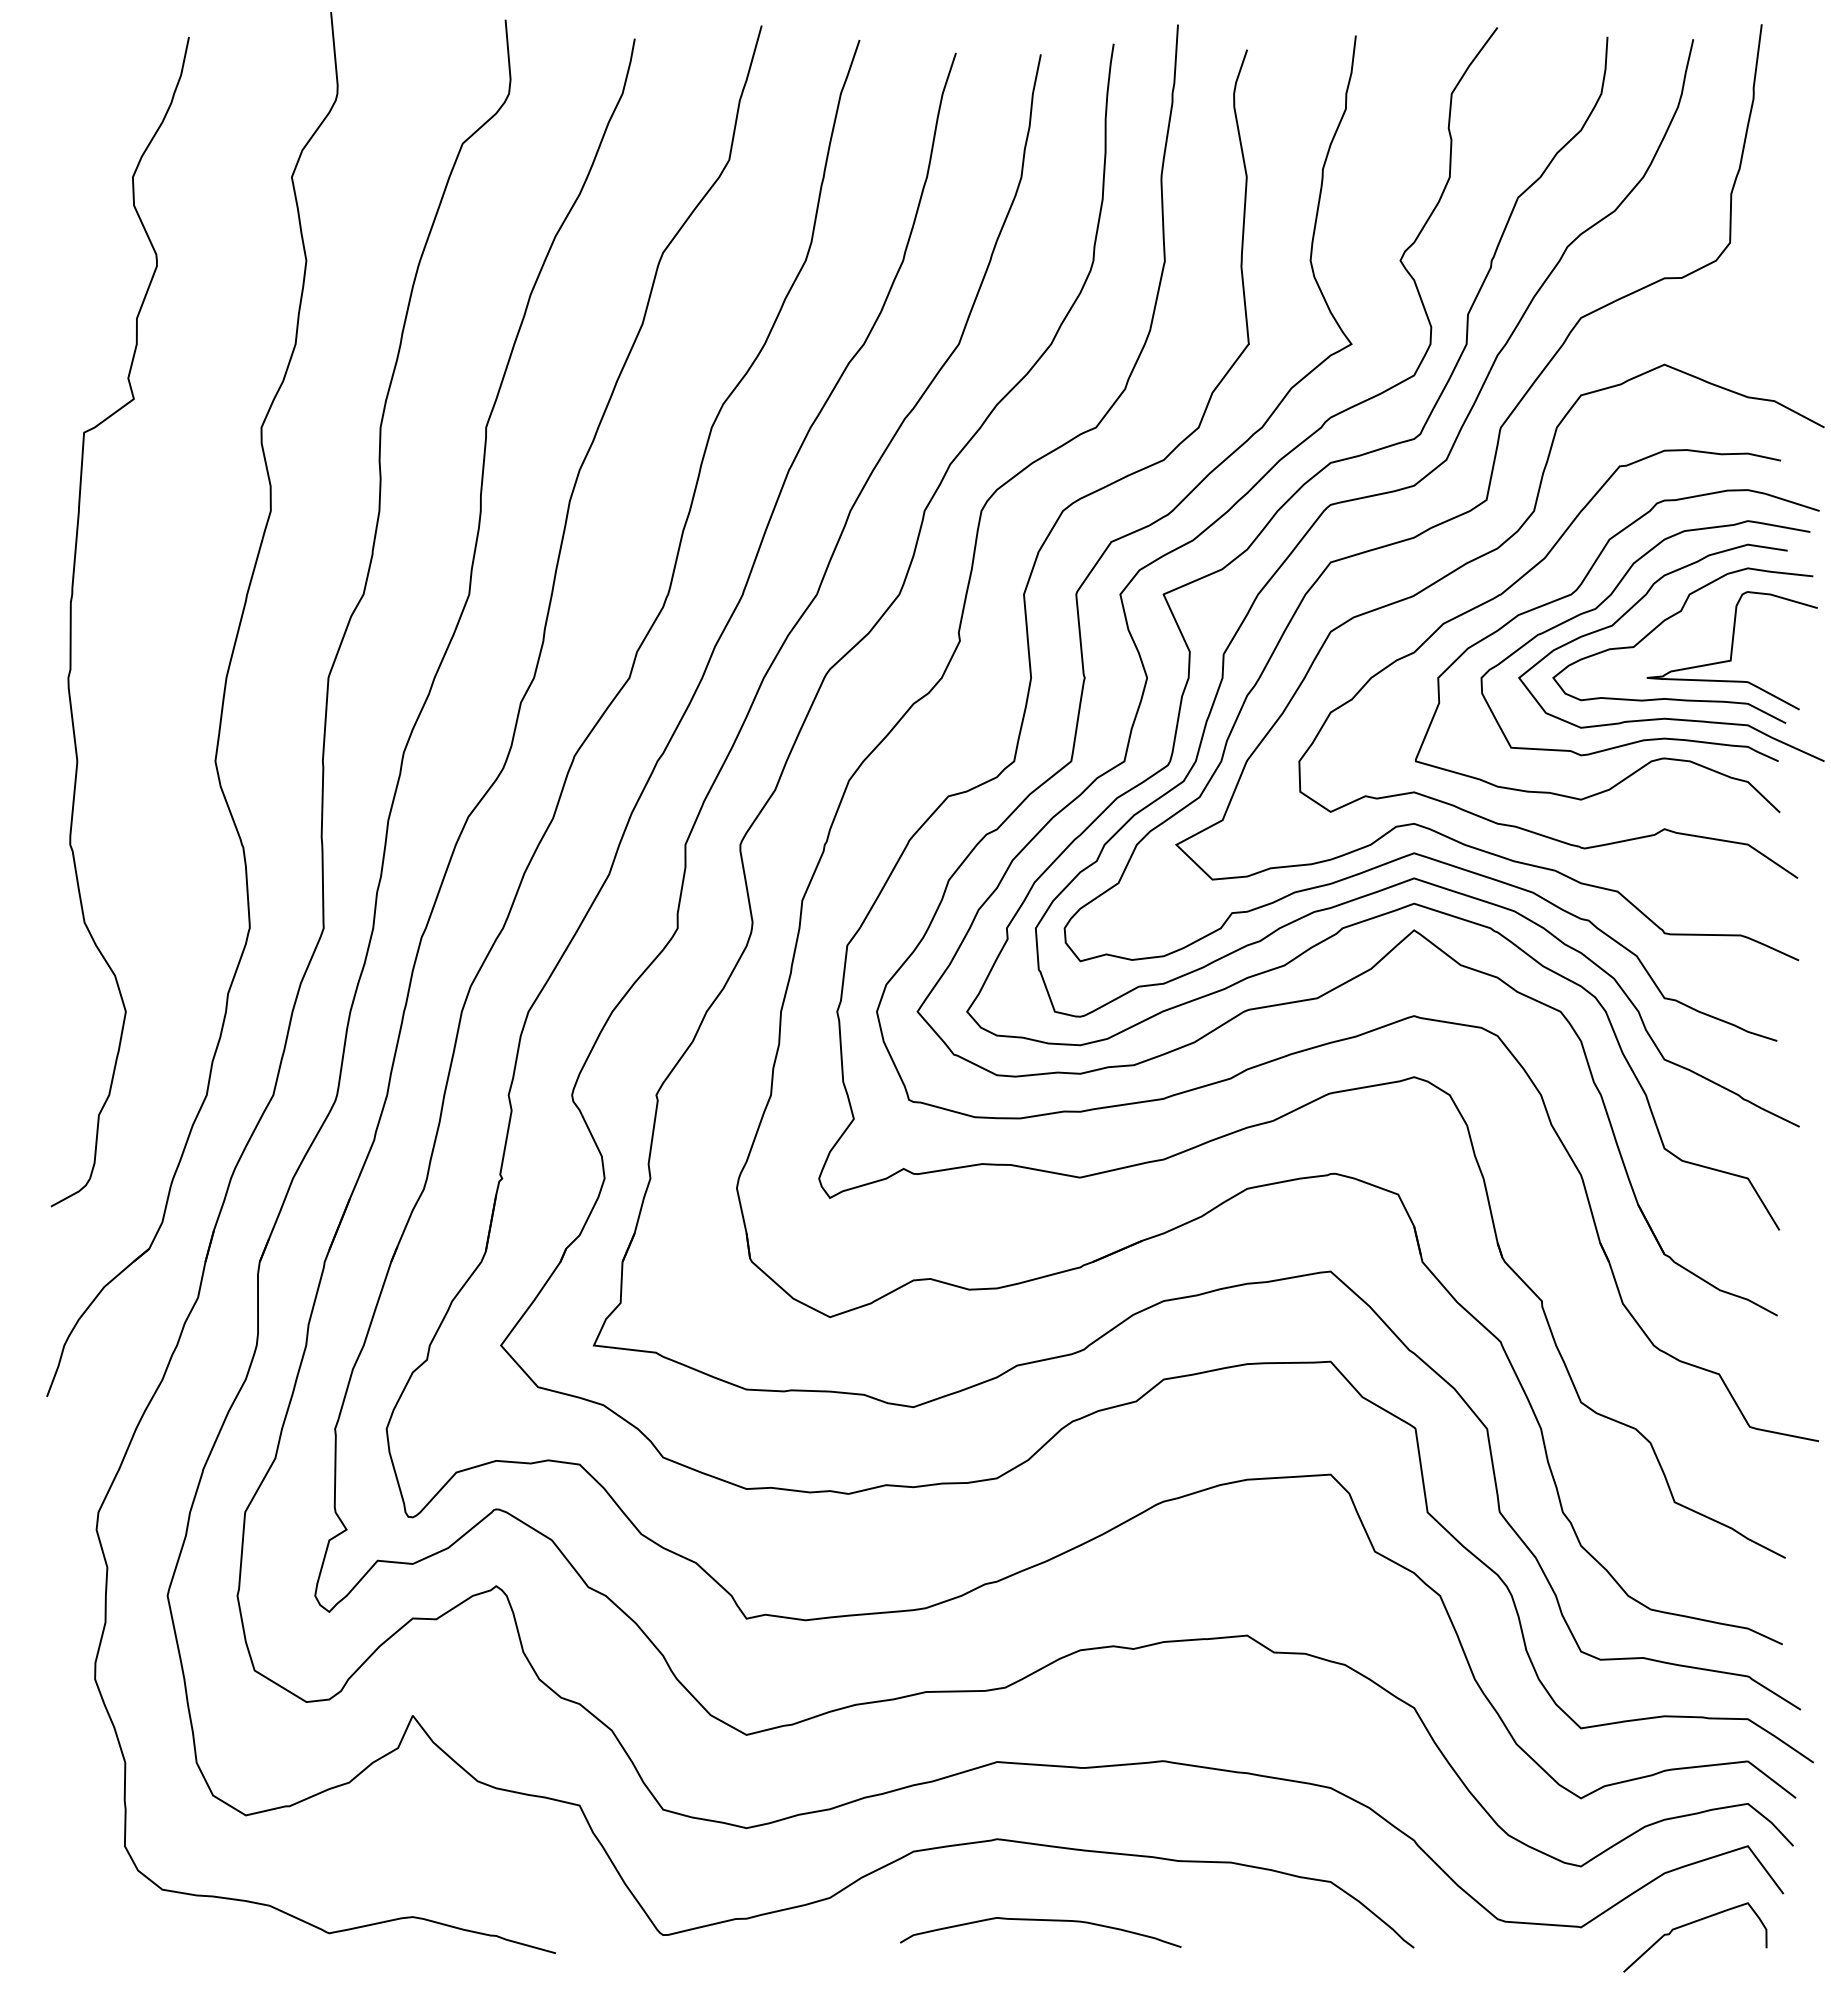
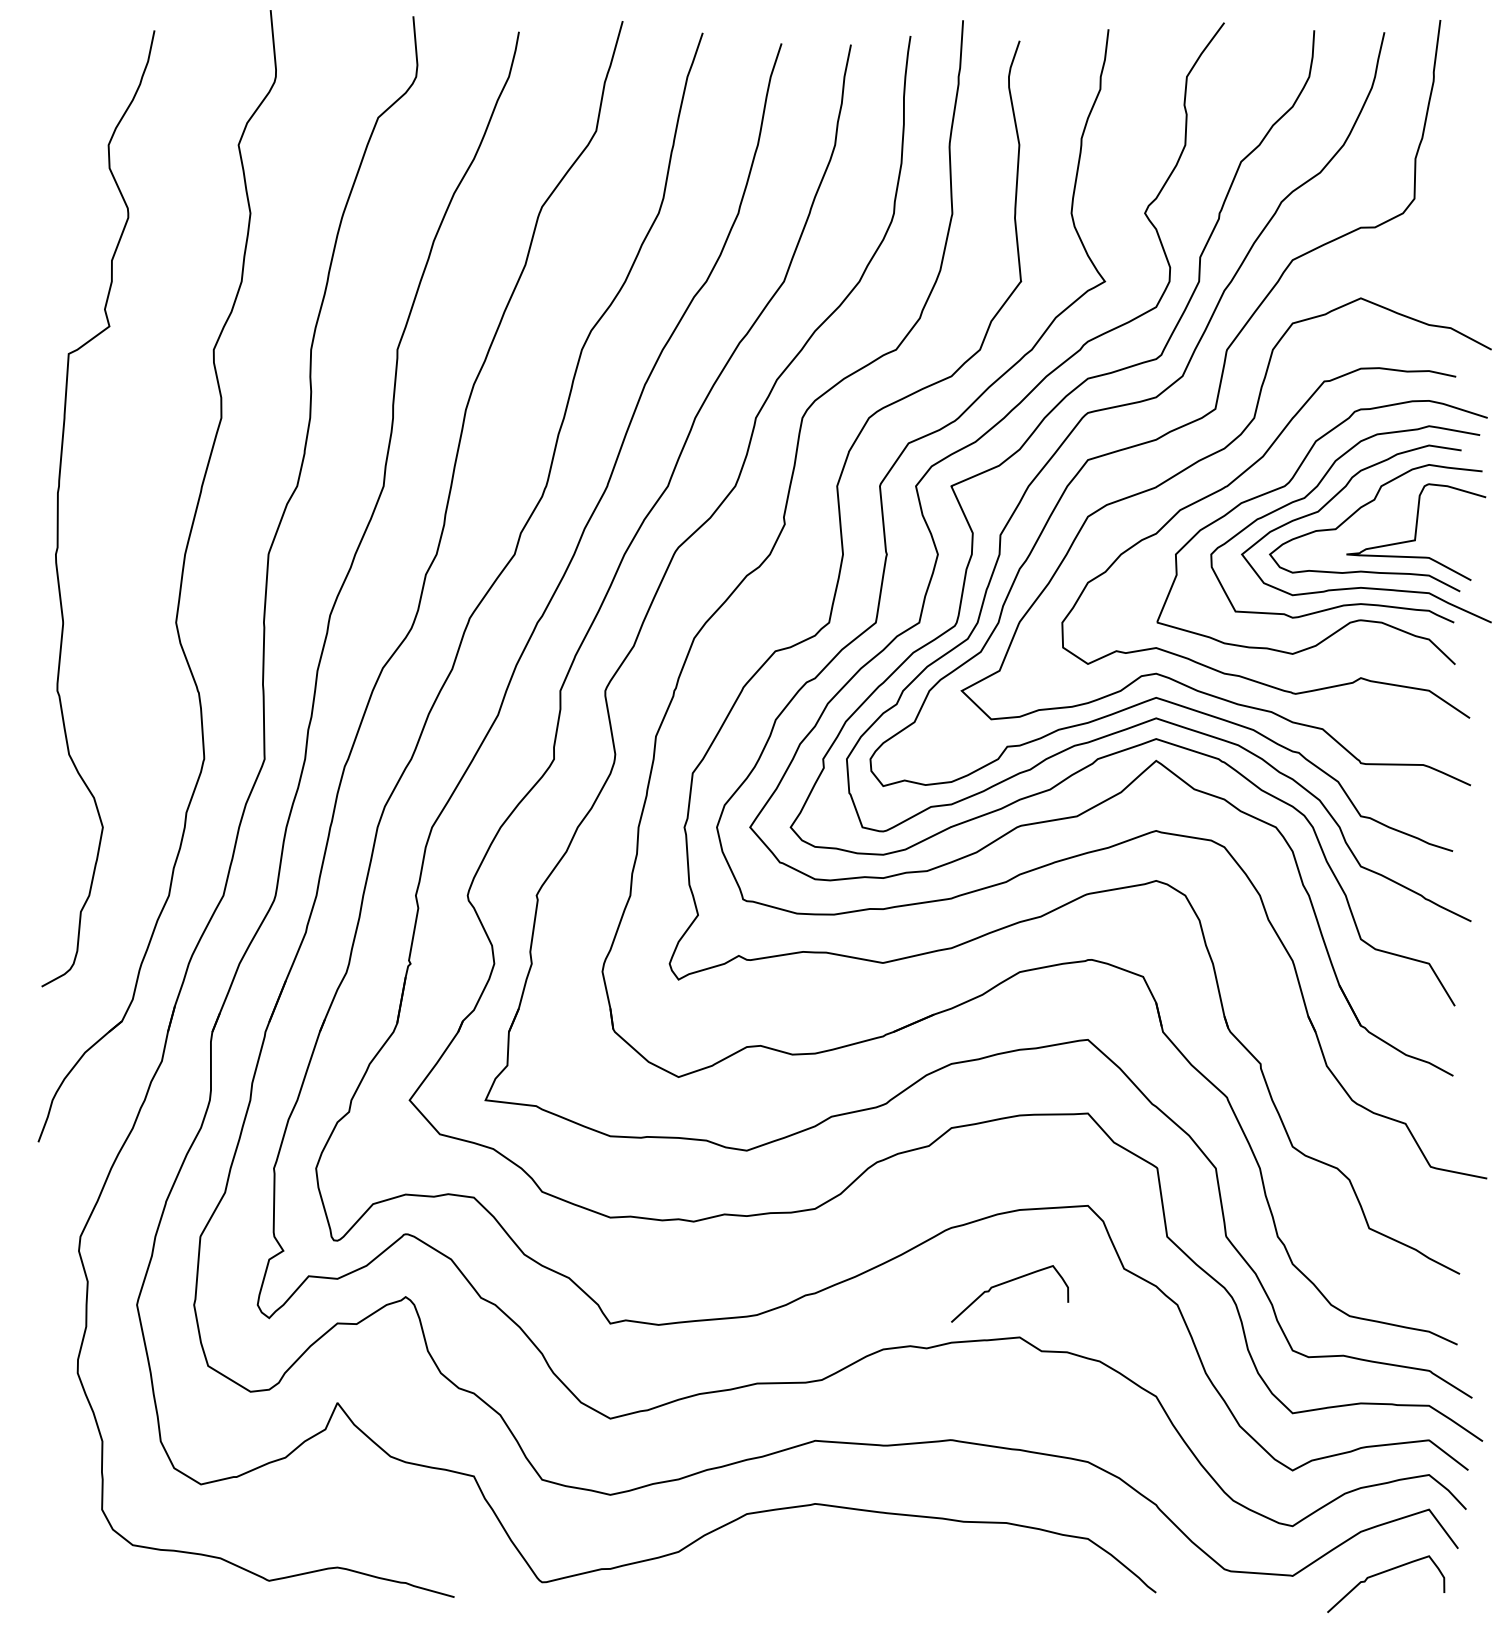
curve: (1230, 1569) -> (1006, 1283), added
curve: (1040, 1920) -> (850, 1570), removed

